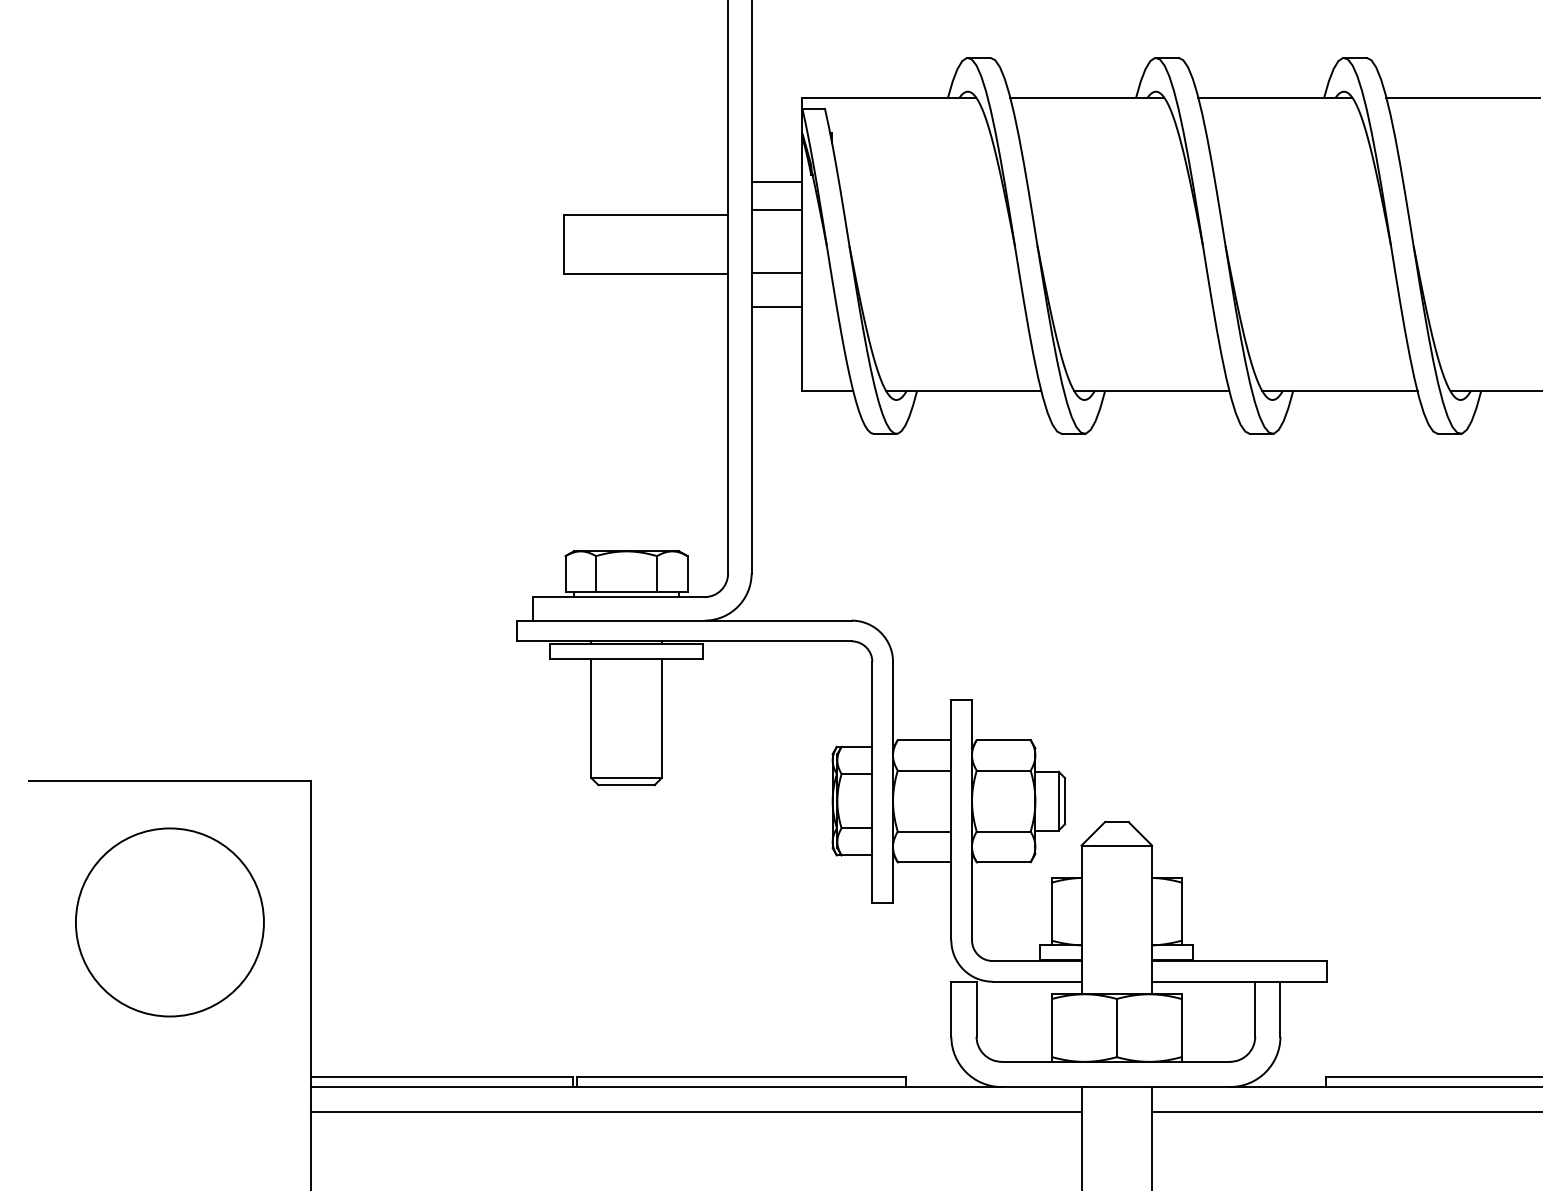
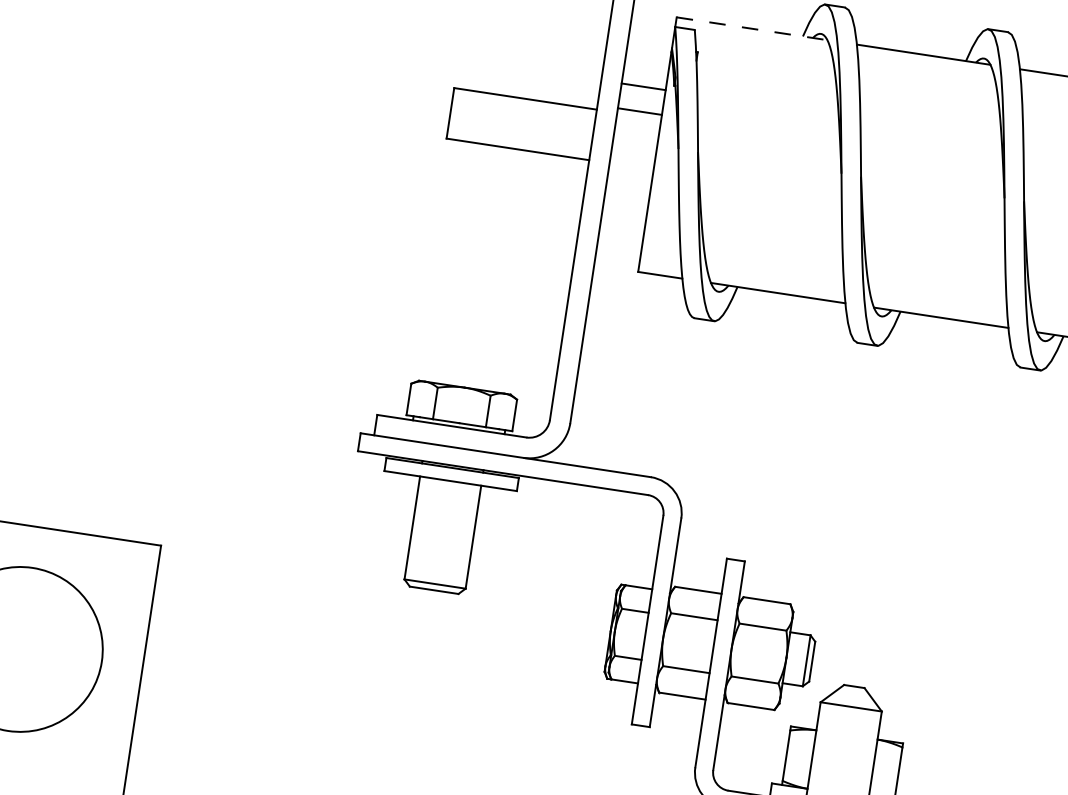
line: (889, 97) -> (752, 28), solid -> dashed
line: (776, 273) -> (631, 166), removed
line: (776, 307) -> (626, 195), removed

